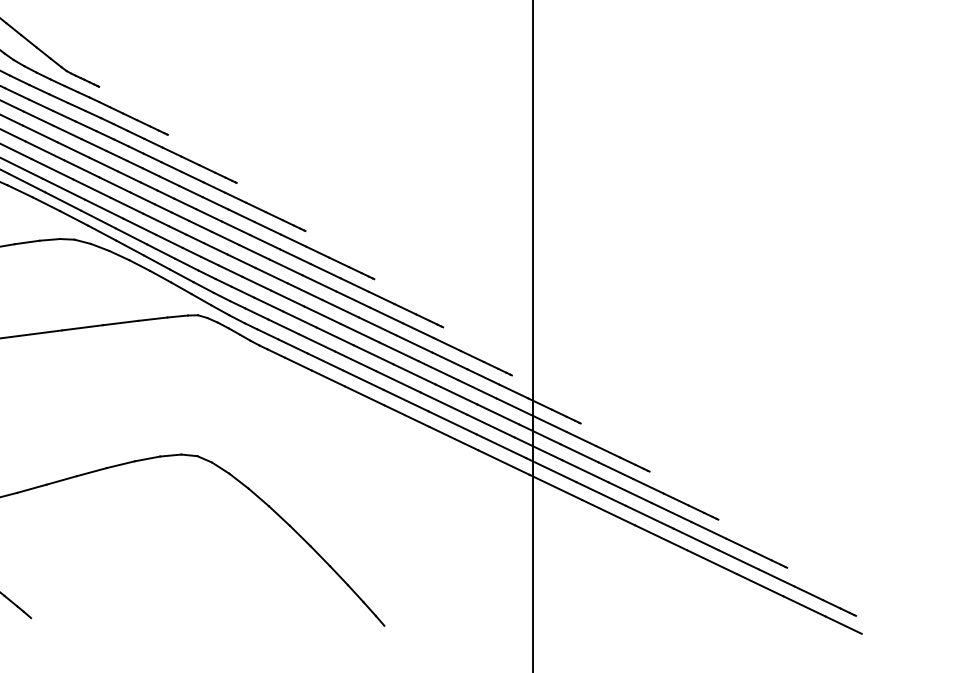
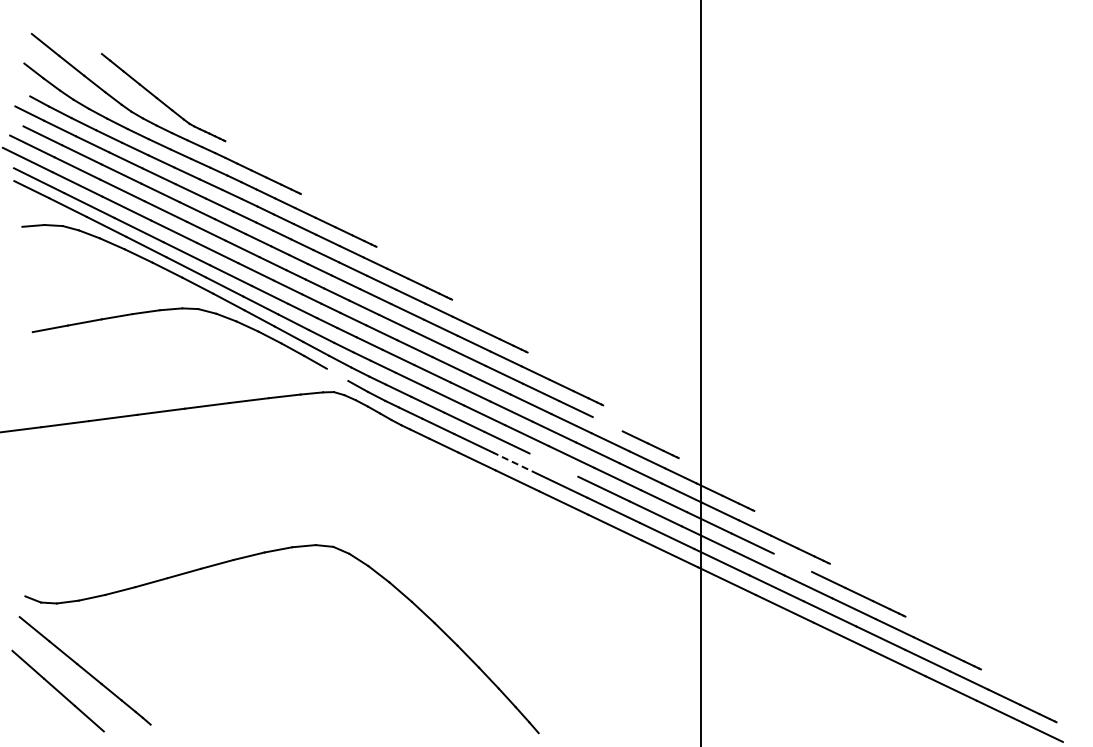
line: (201, 299) -> (337, 374), removed
line: (447, 344) -> (607, 424), removed
line: (363, 380) -> (515, 463), solid -> dashed
line: (397, 381) -> (553, 464), removed
line: (615, 470) -> (792, 562), removed

